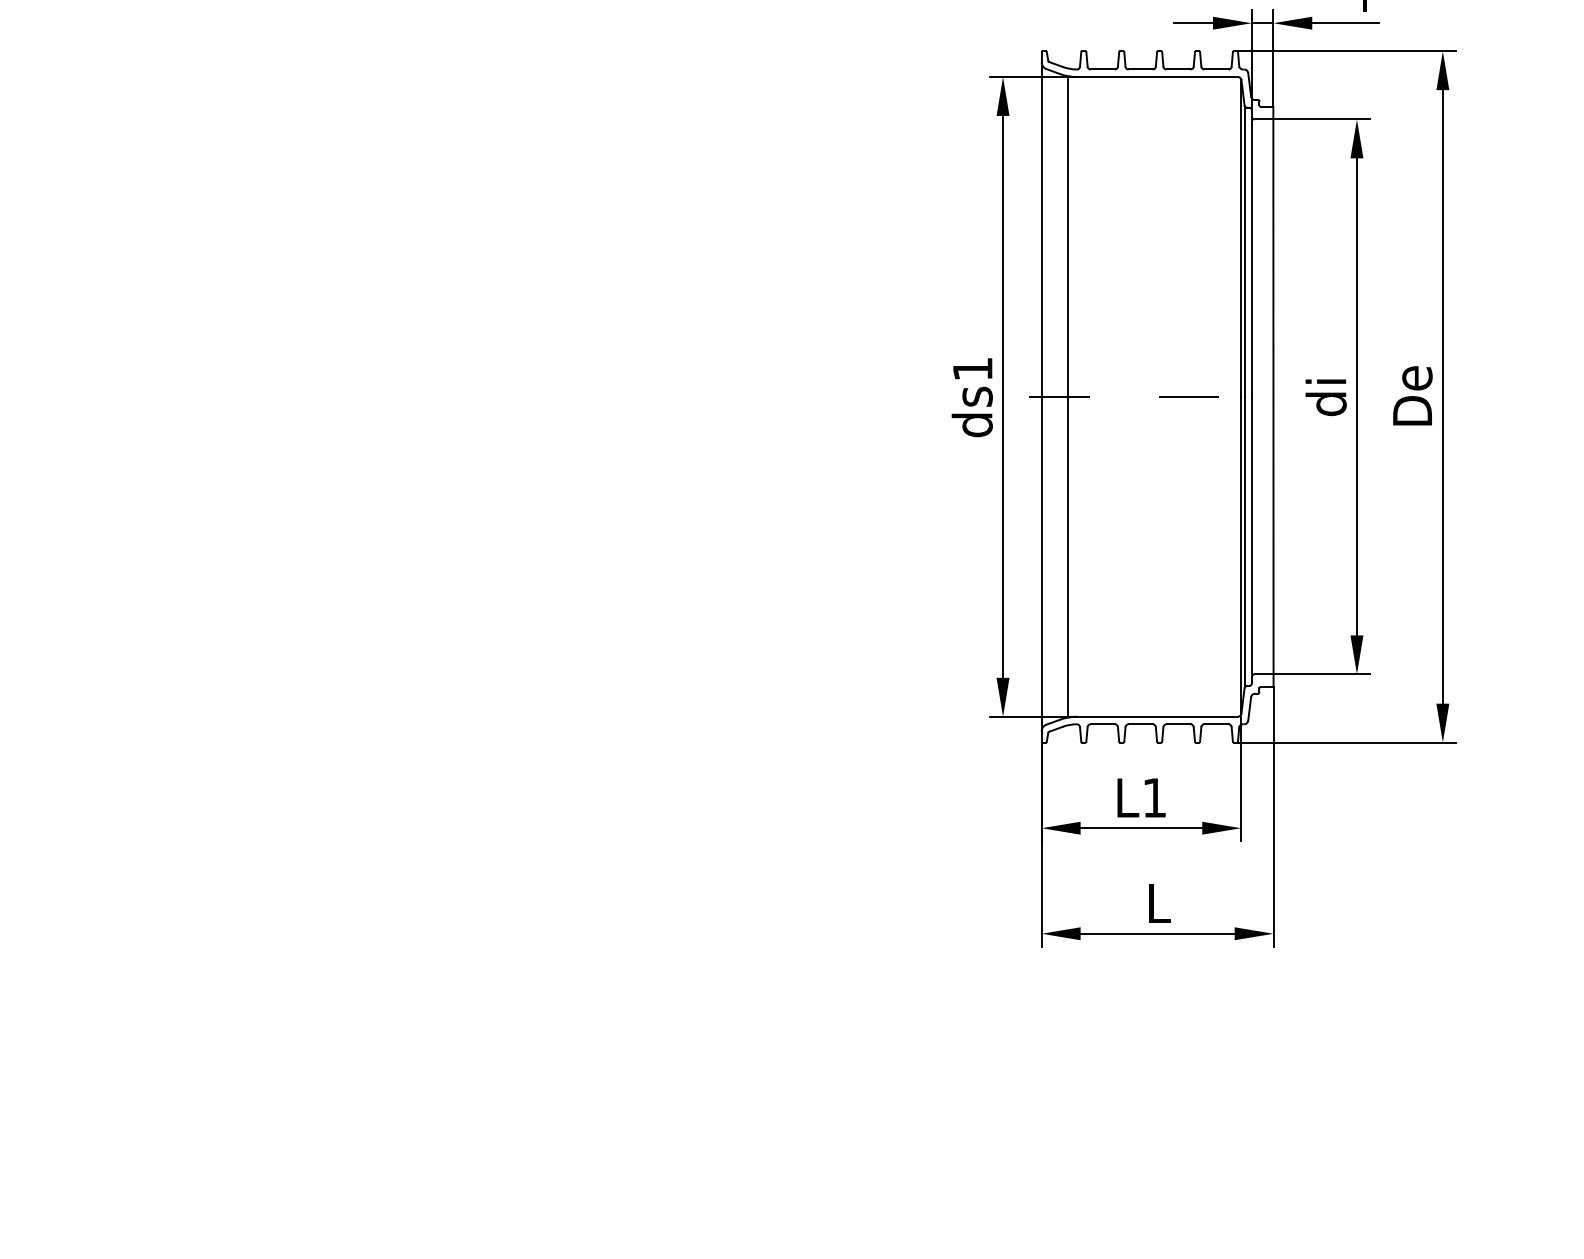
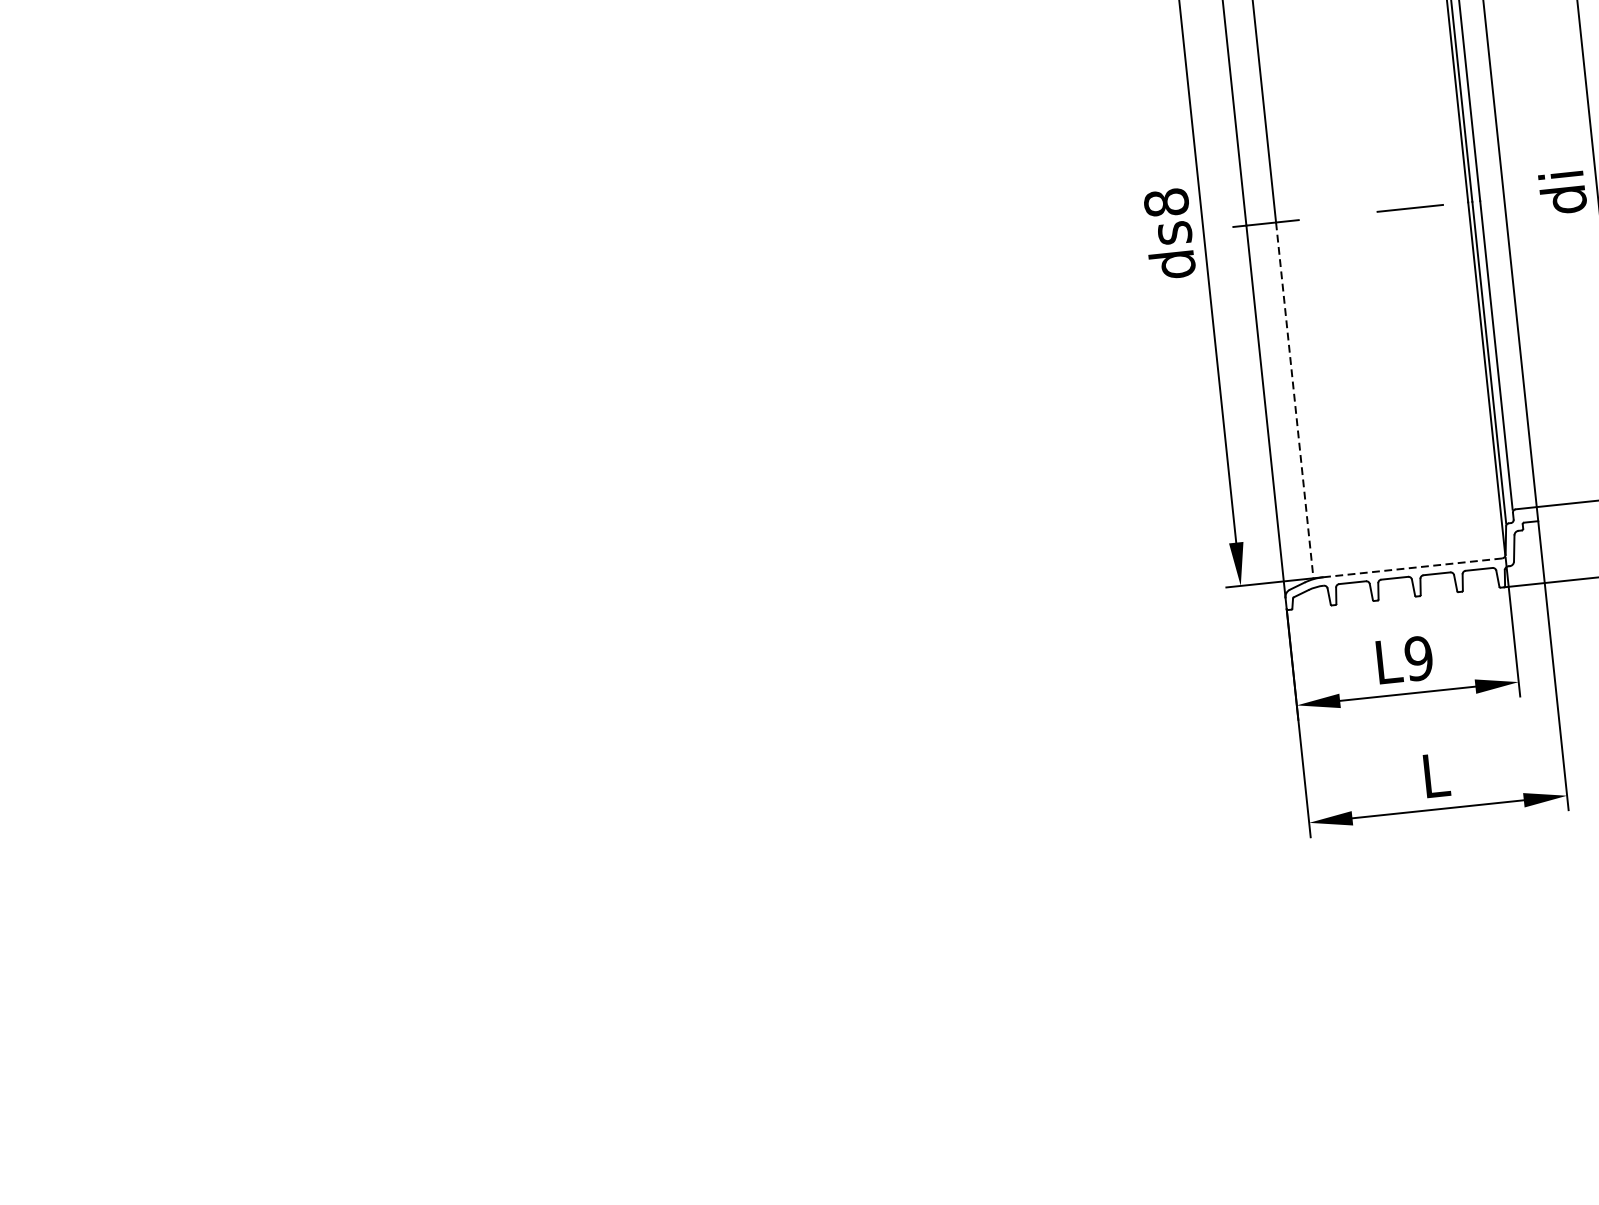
text: (972, 369) -> (1166, 203), ds1 -> ds8
line: (1068, 556) -> (1294, 400), solid -> dashed
line: (1158, 716) -> (1413, 567), solid -> dashed
text: (1154, 797) -> (1418, 658), L1 -> L9

